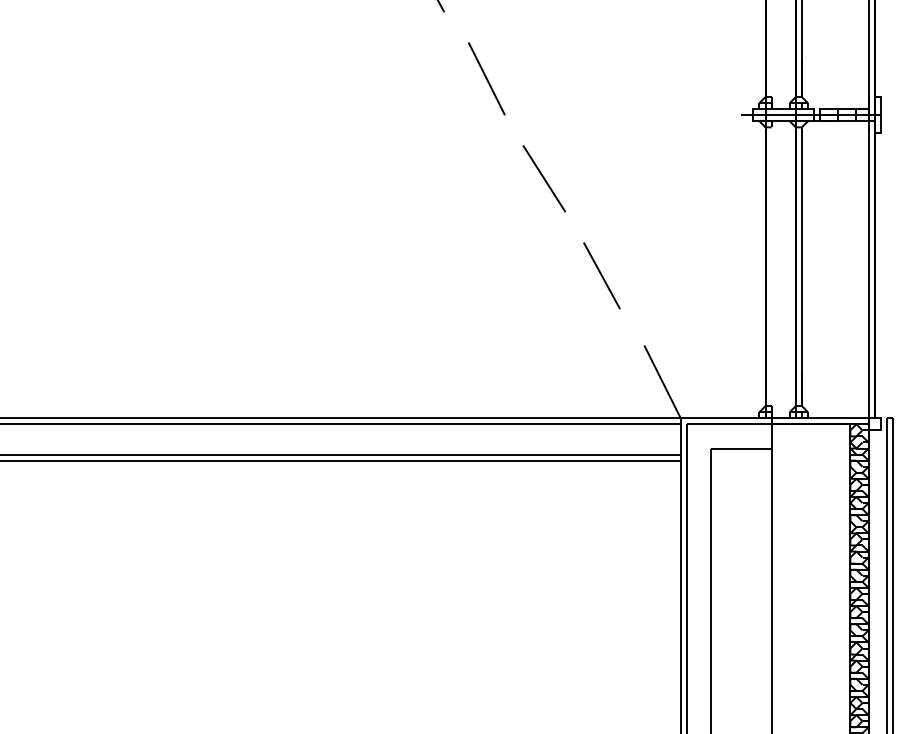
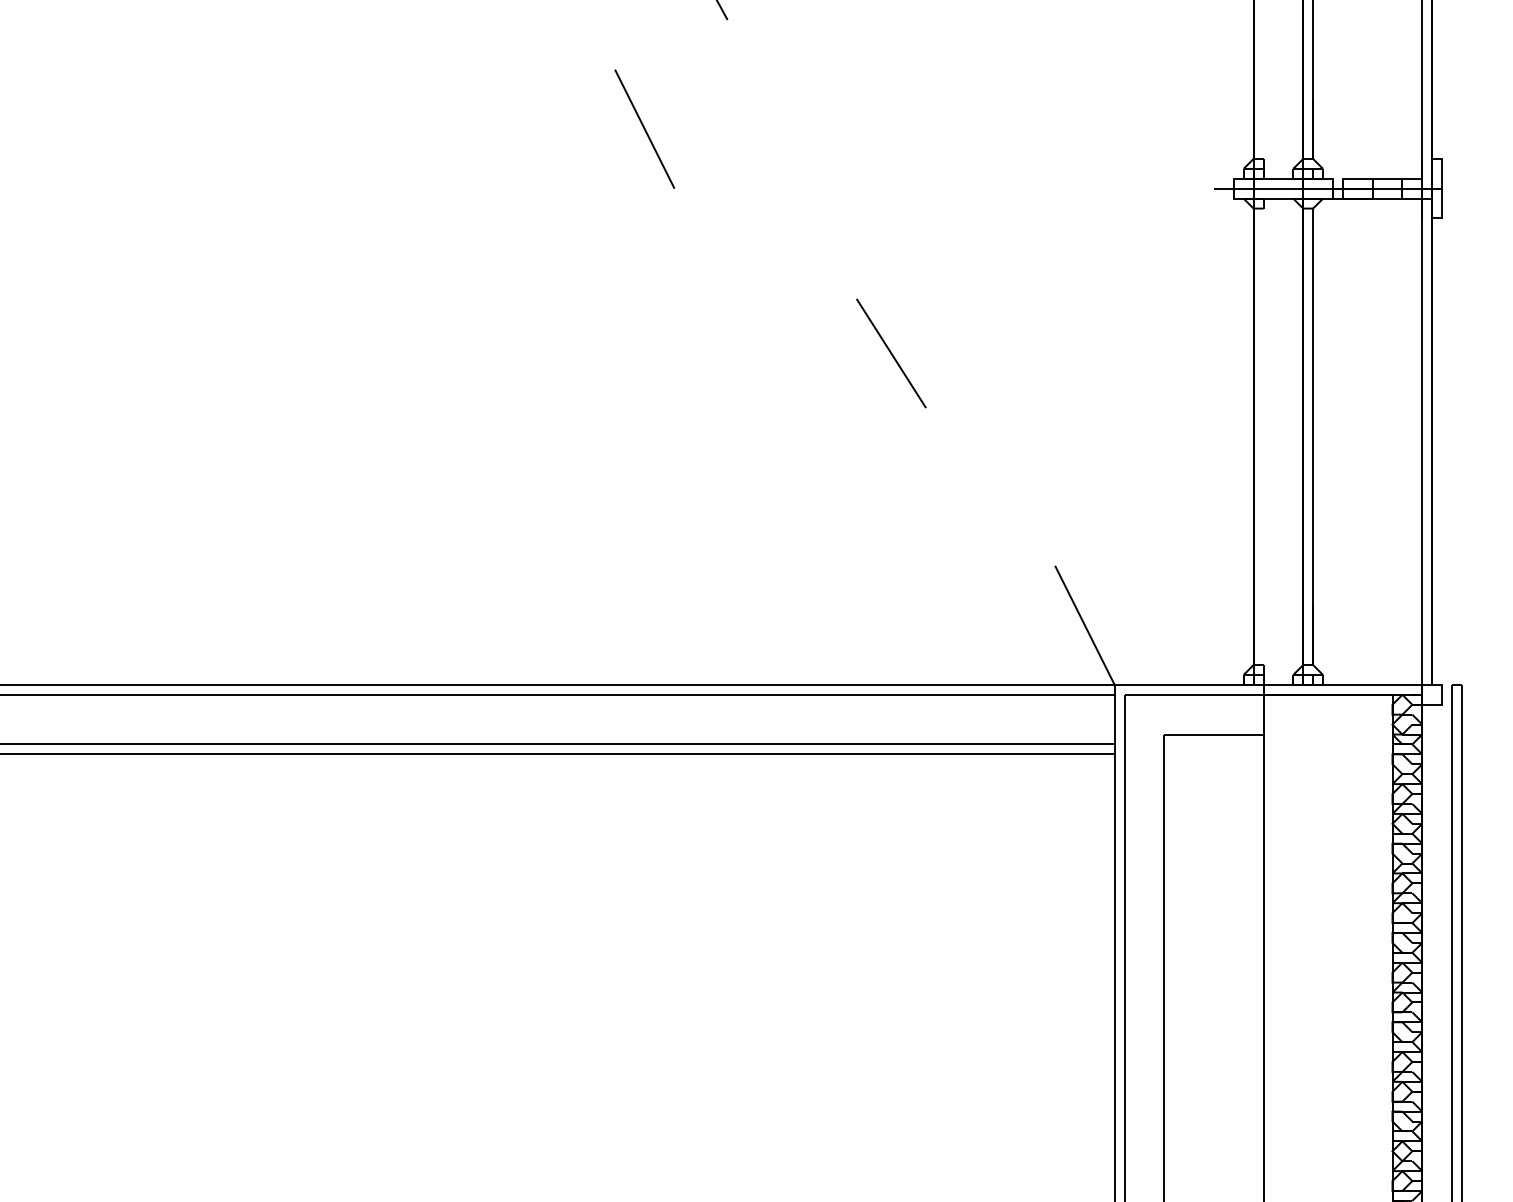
line: (486, 78) -> (644, 128), moved
line: (544, 178) -> (891, 352), moved
line: (601, 275) -> (984, 451), removed

